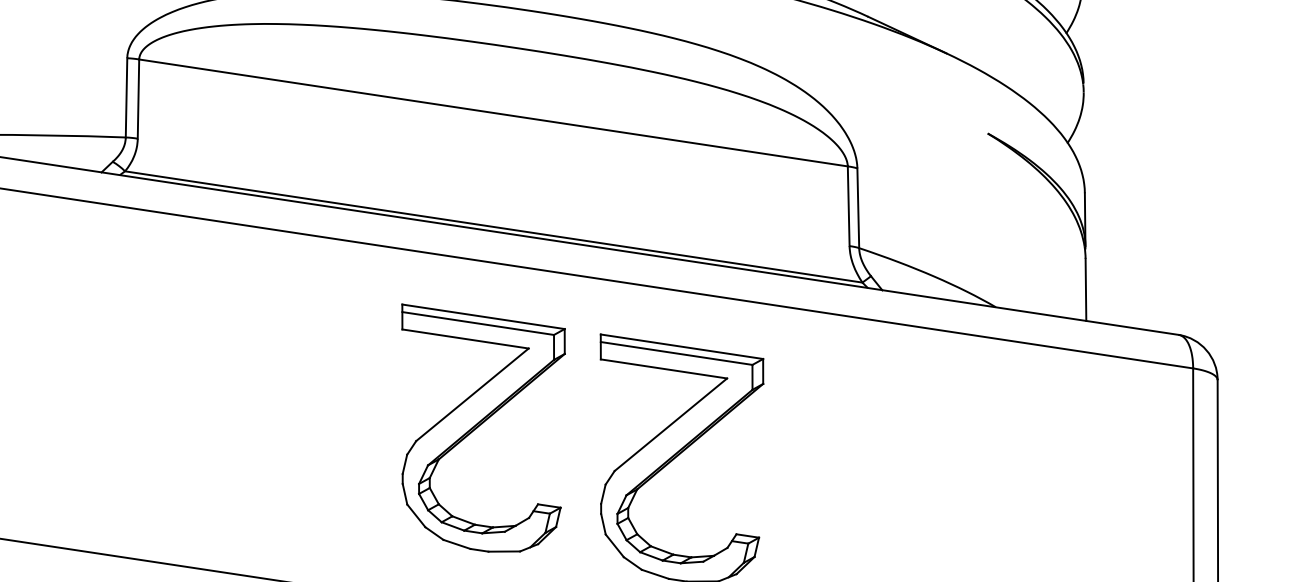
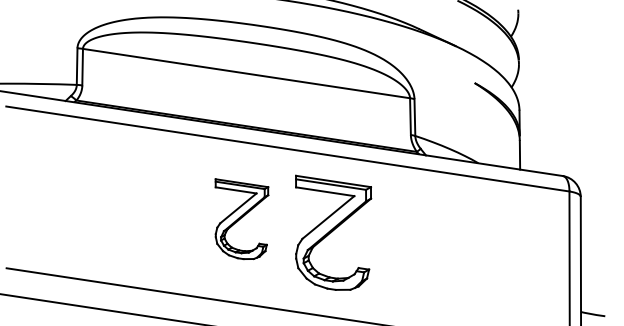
part: (482, 429) -> (241, 219), size x0.7

